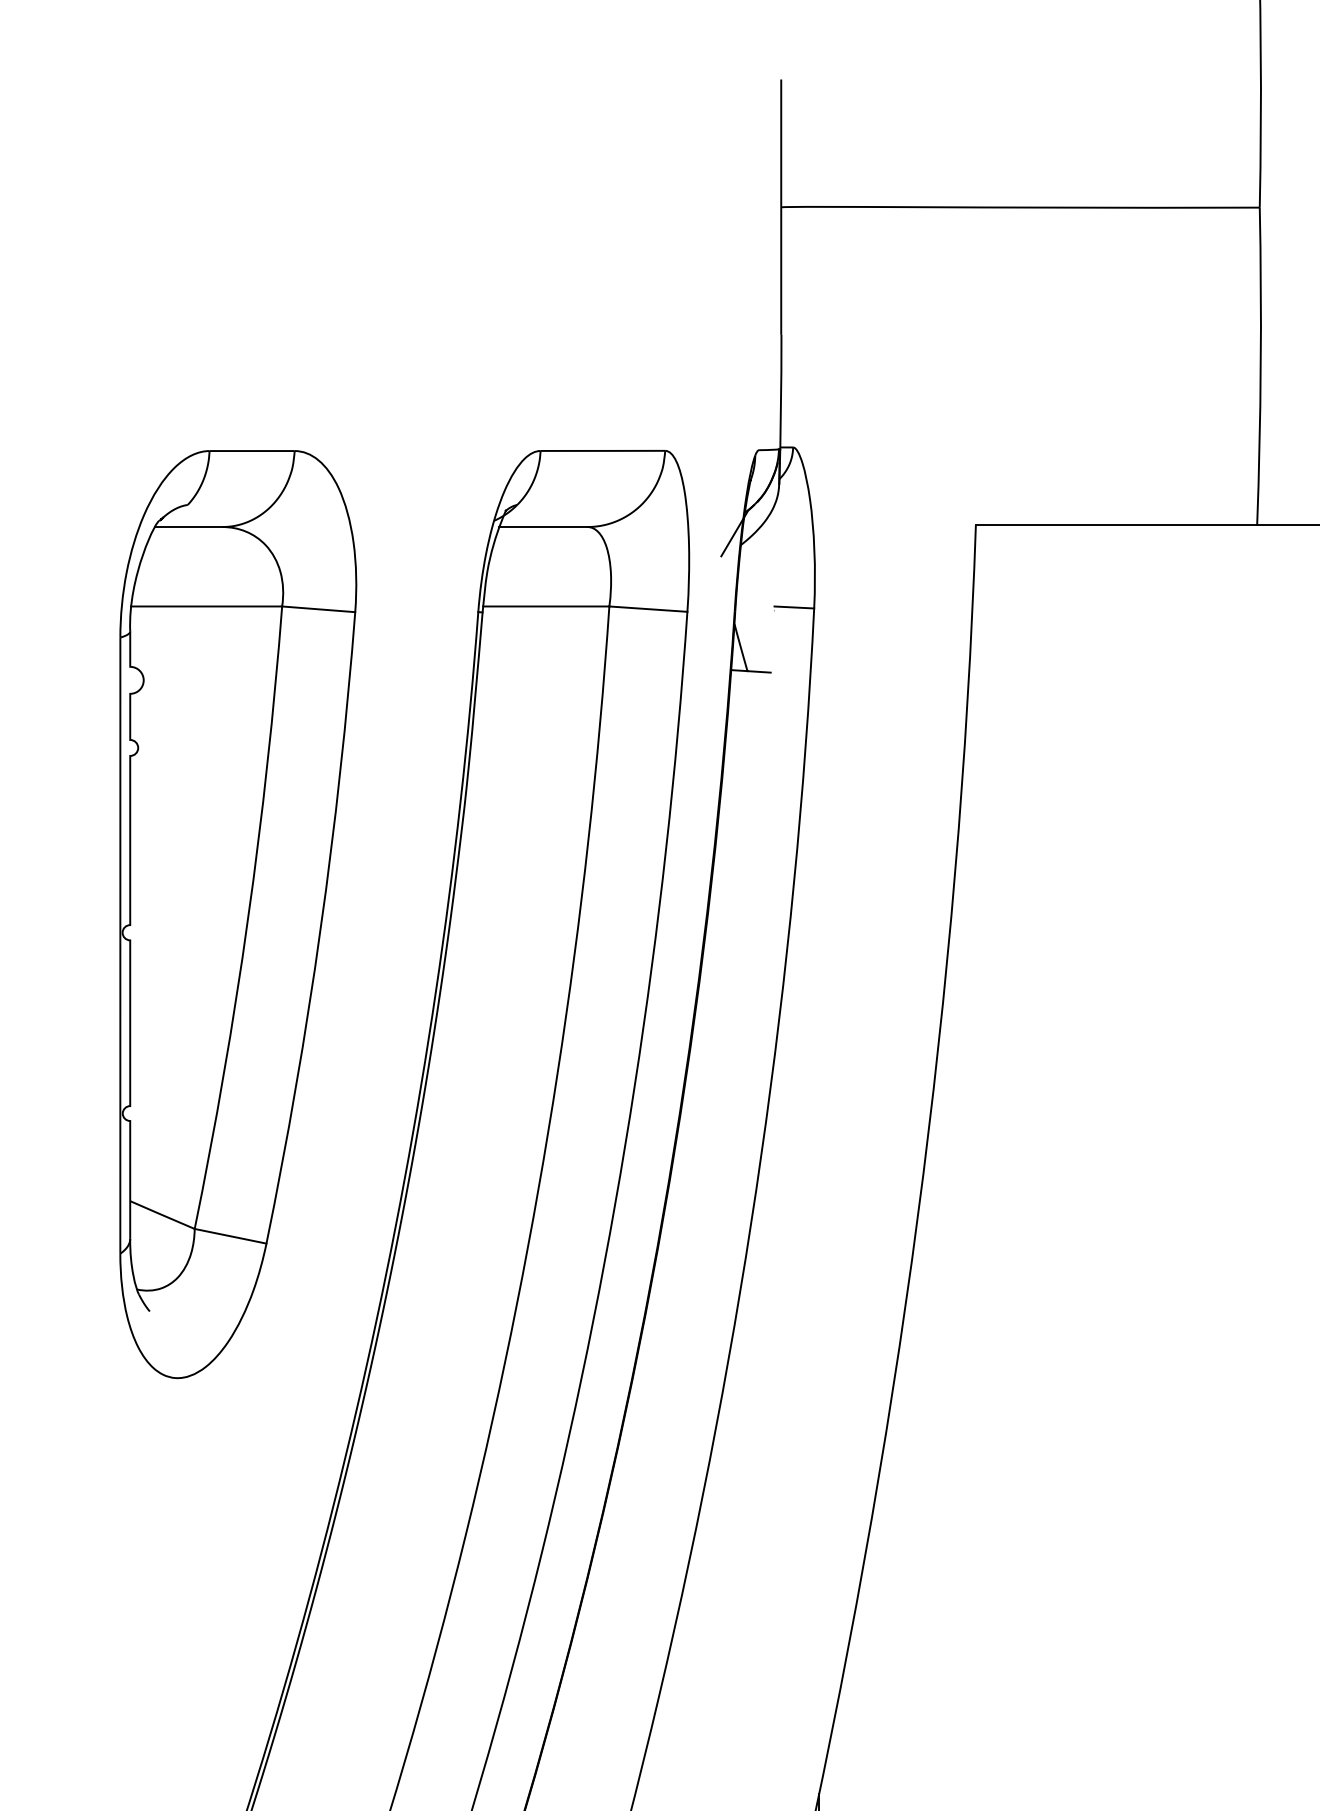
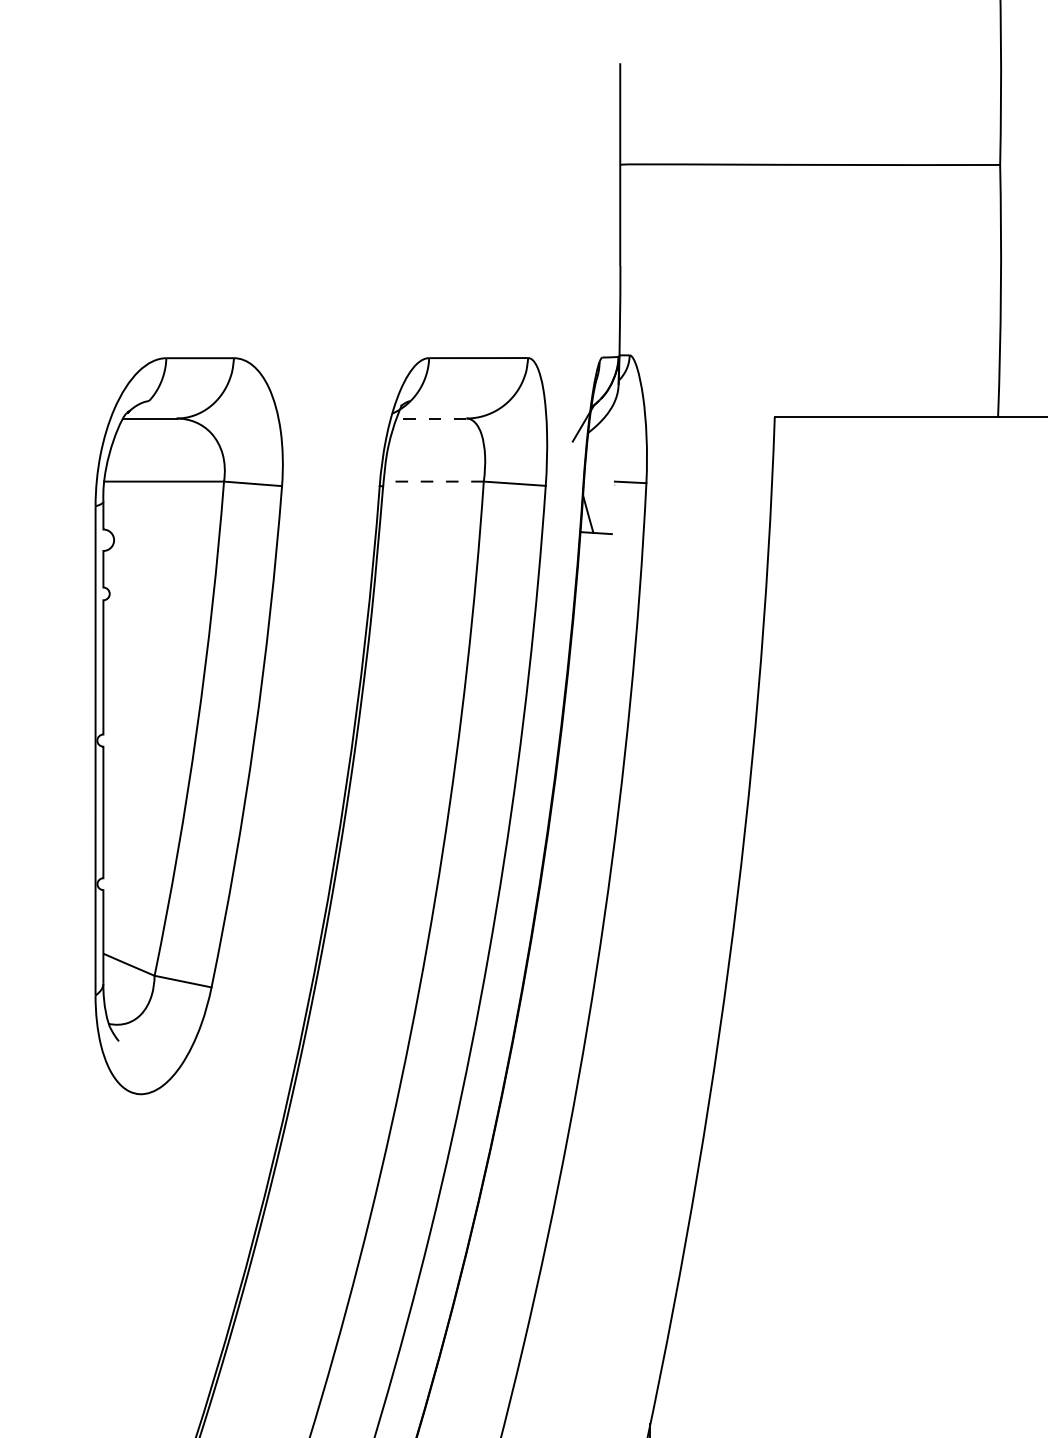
line: (542, 527) -> (430, 418), solid -> dashed
line: (545, 606) -> (433, 481), solid -> dashed

